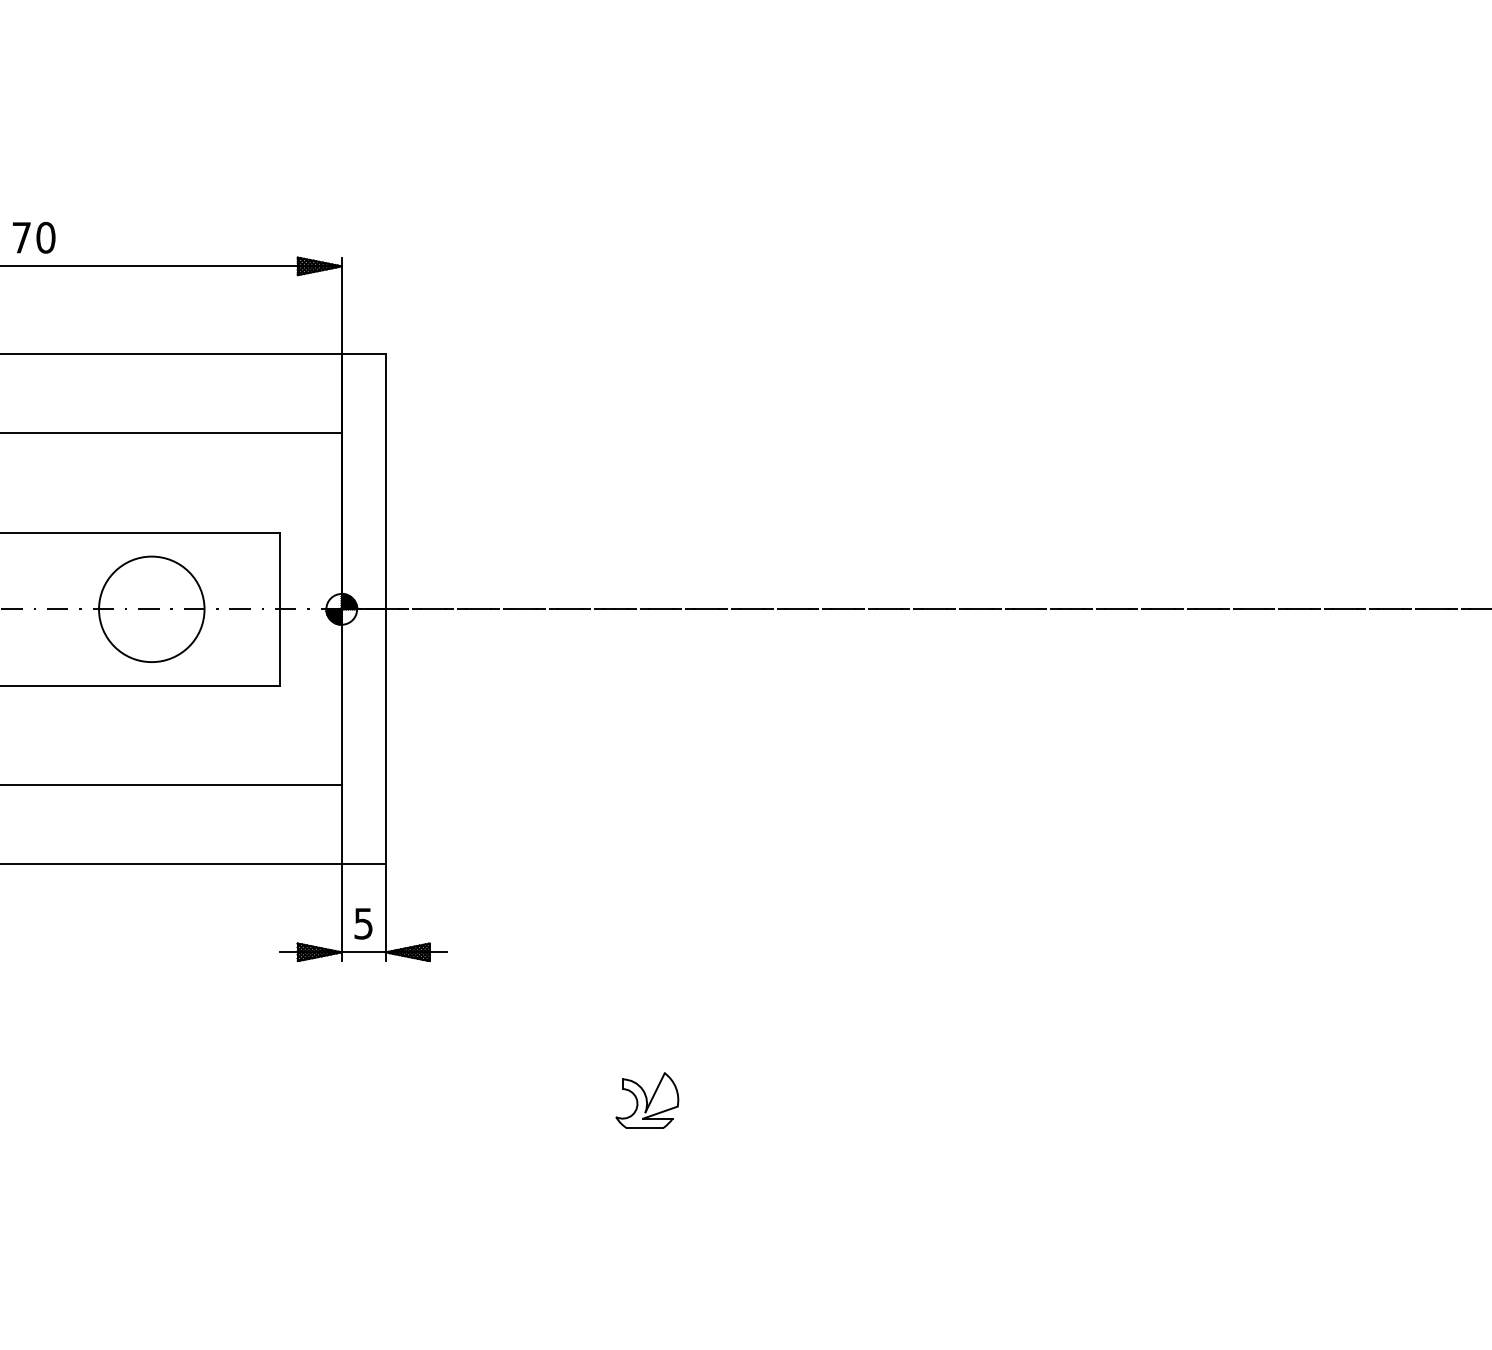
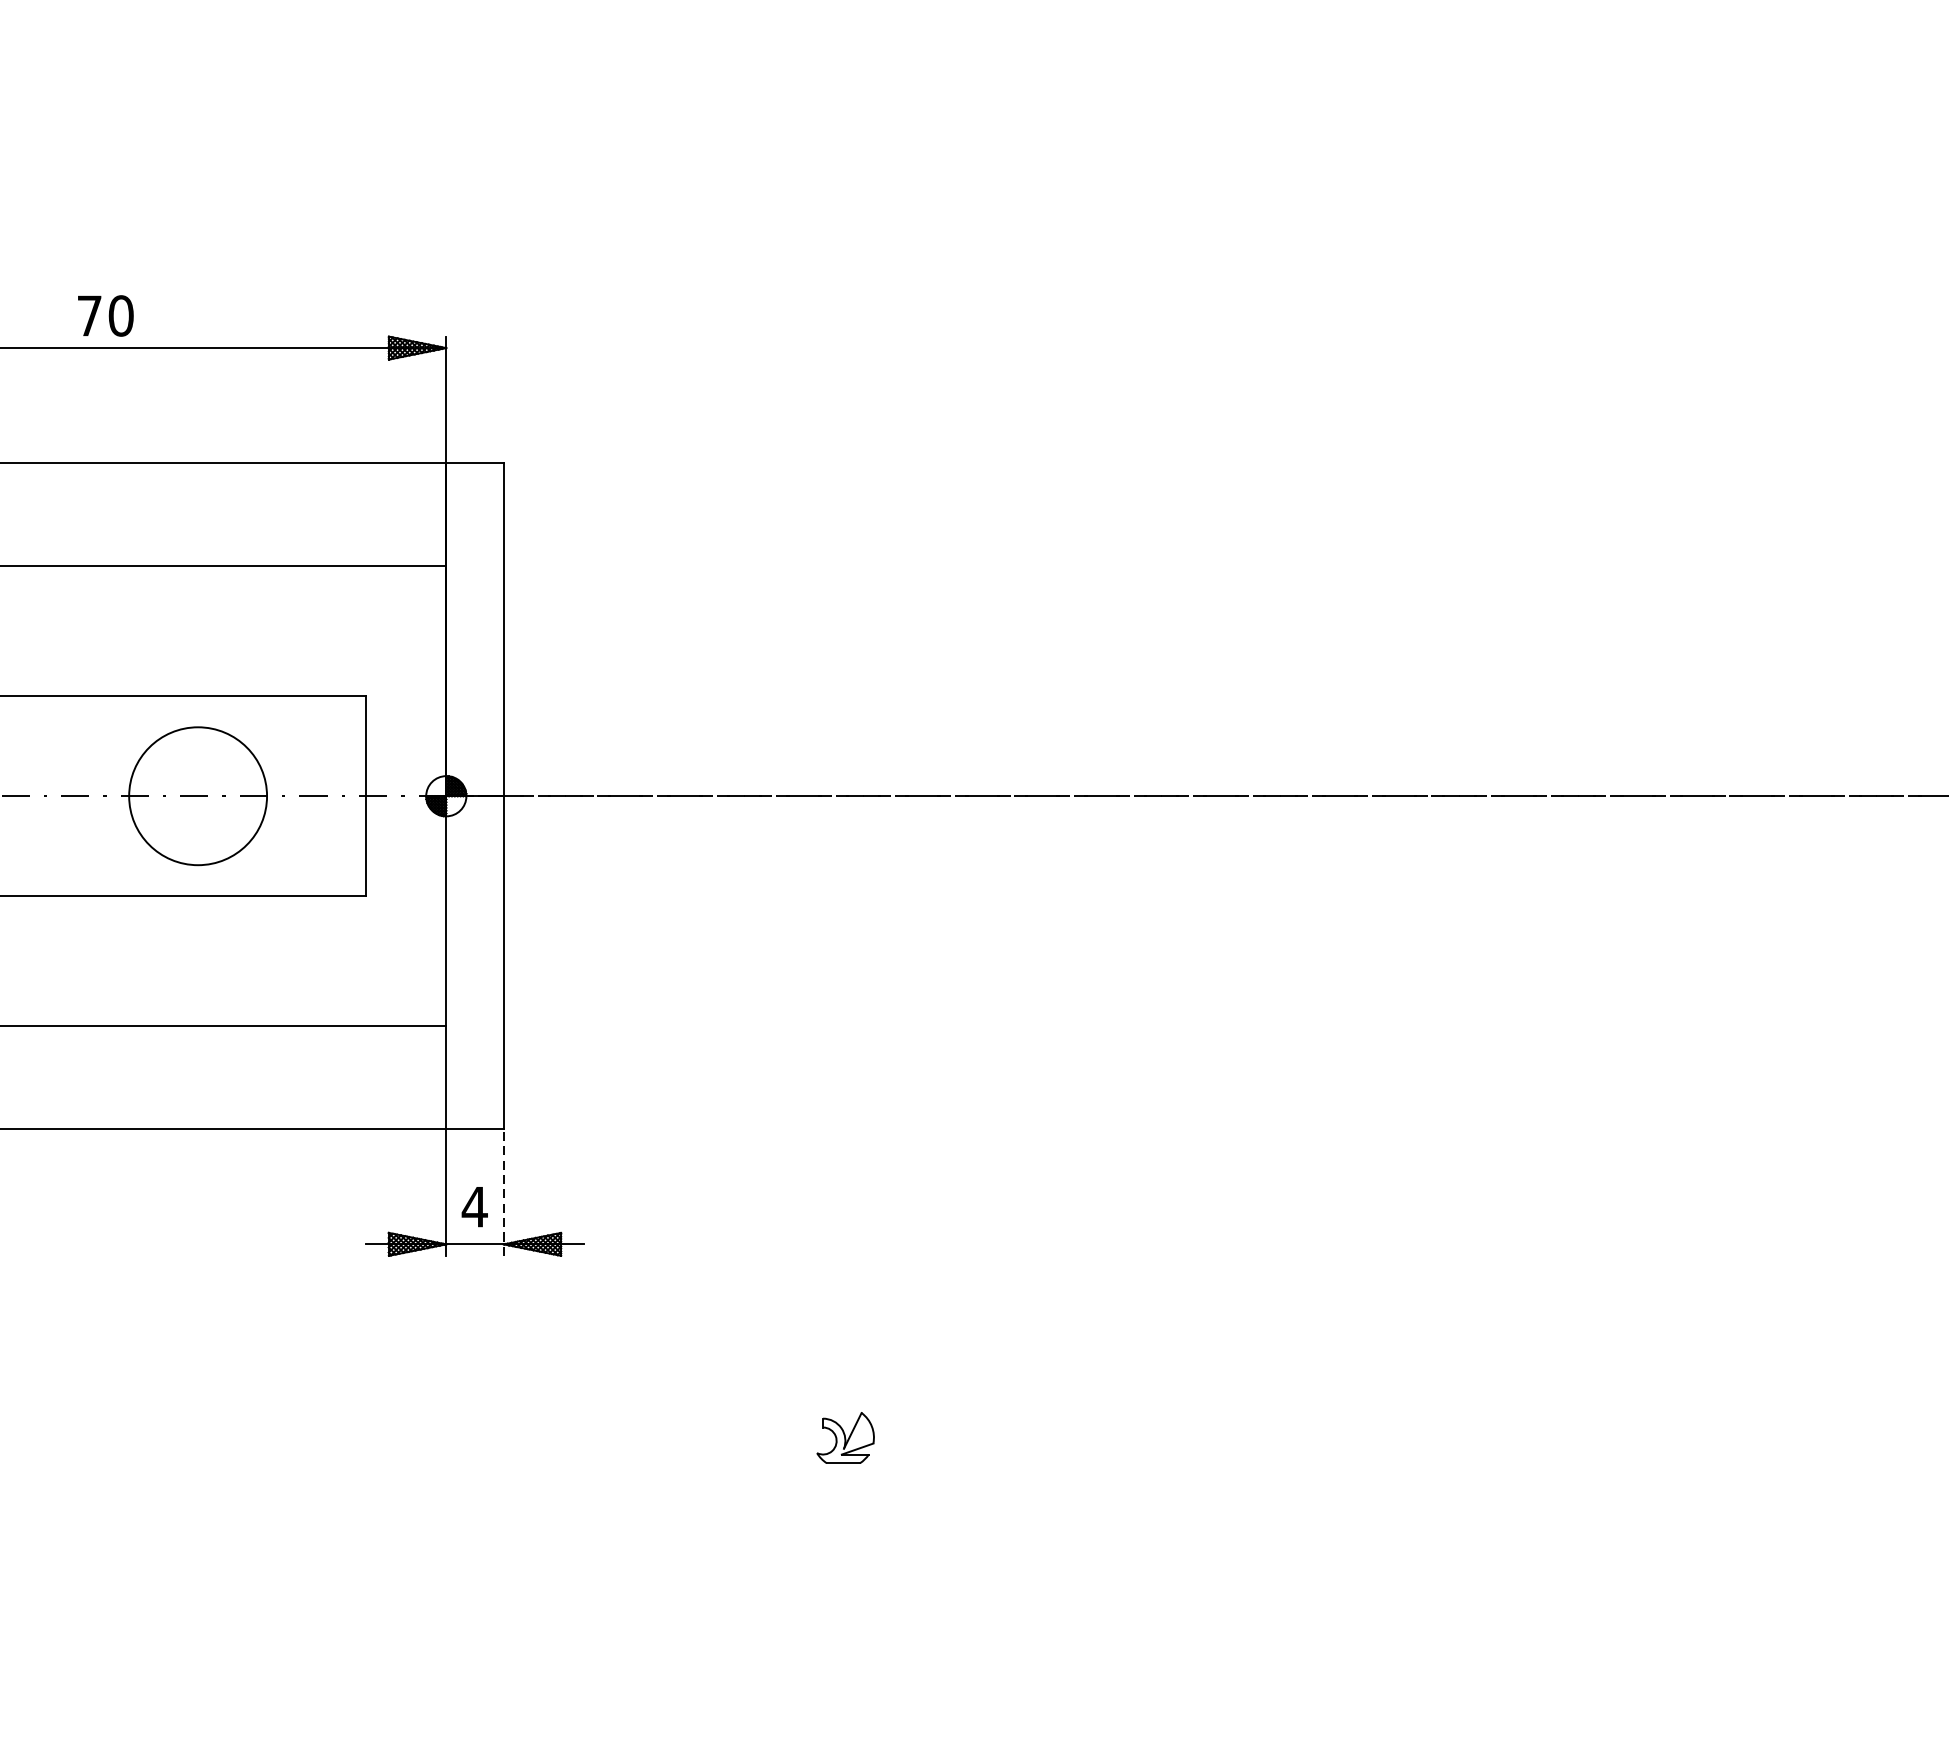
text: (34, 237) -> (106, 315), moved
line: (385, 912) -> (503, 1192), solid -> dashed
text: (363, 923) -> (474, 1206), 5 -> 4
part: (647, 1100) -> (845, 1437), size x0.7

